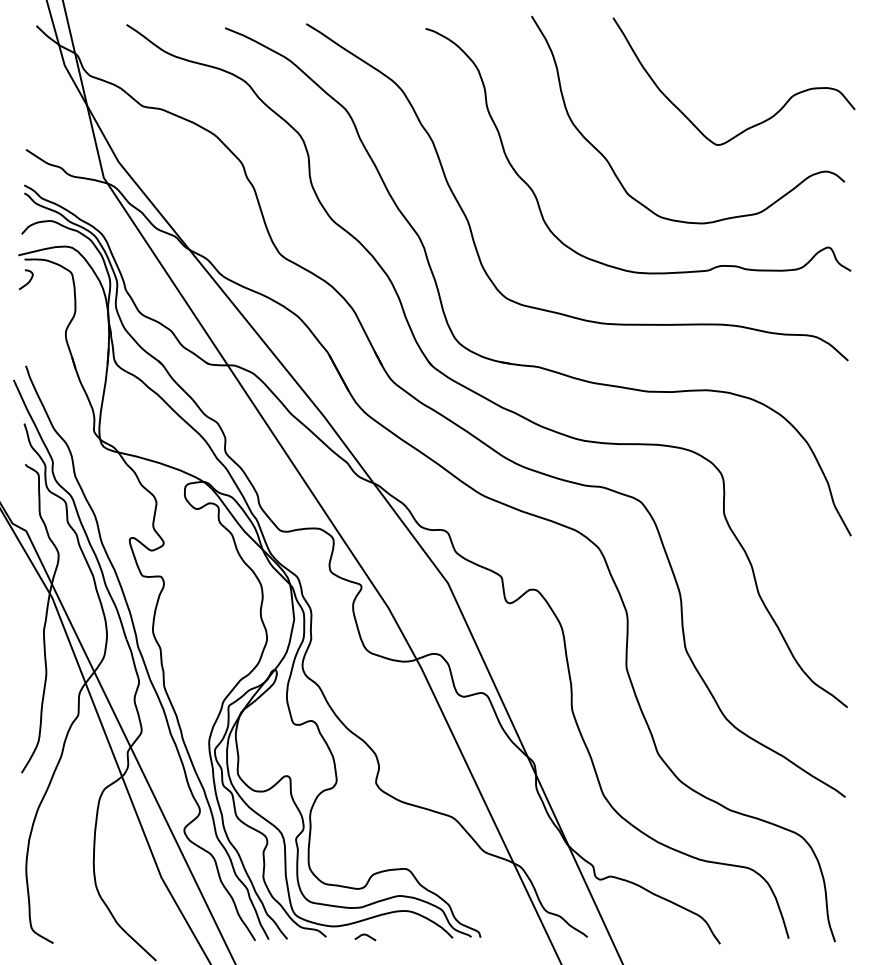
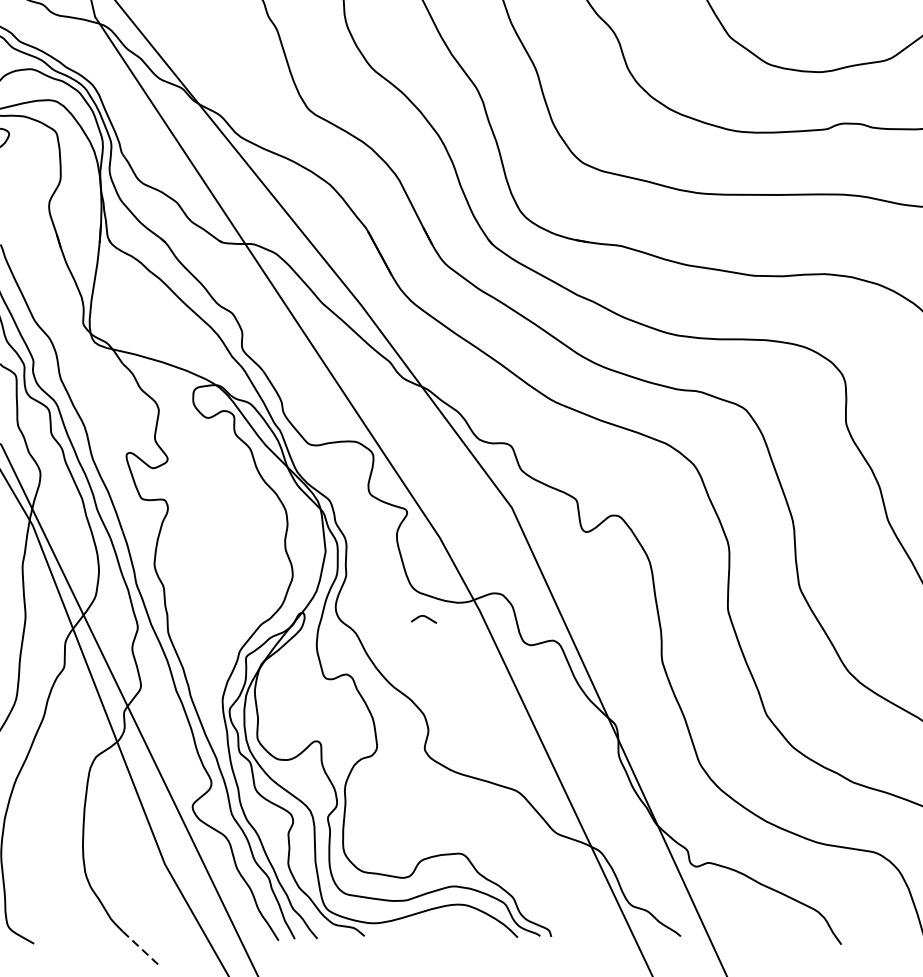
curve: (365, 935) -> (424, 617), moved
line: (141, 947) -> (140, 948), solid -> dashed

